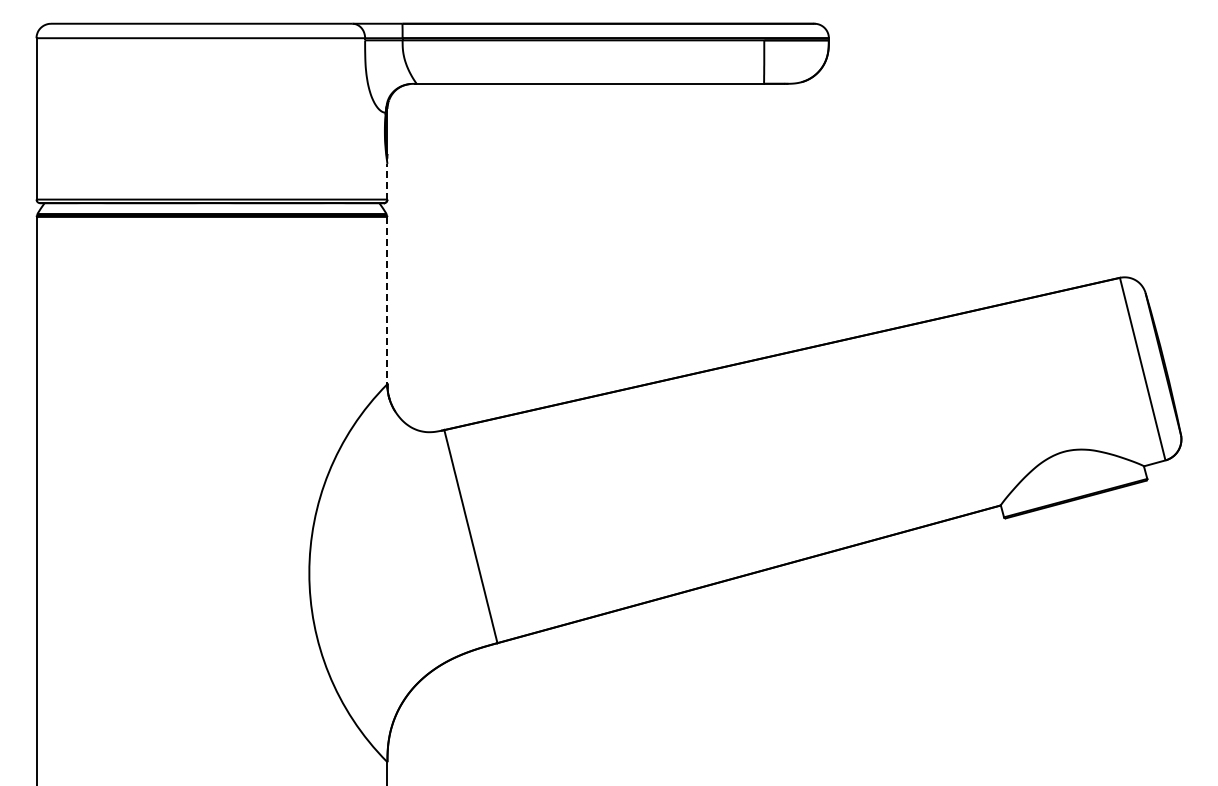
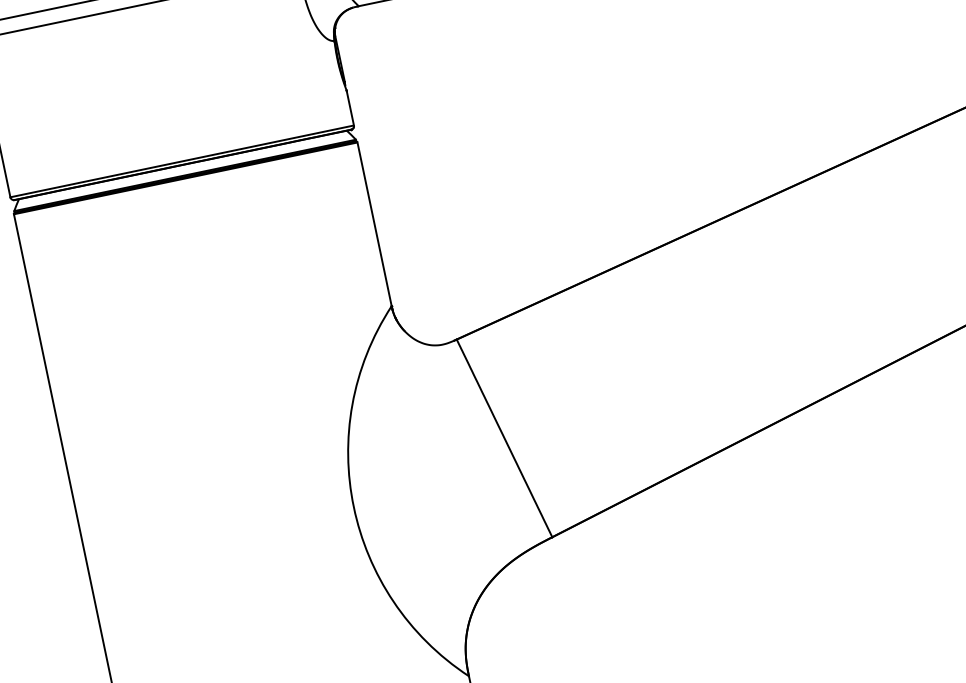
line: (387, 181) -> (350, 107), dashed -> solid
line: (387, 300) -> (374, 224), dashed -> solid

